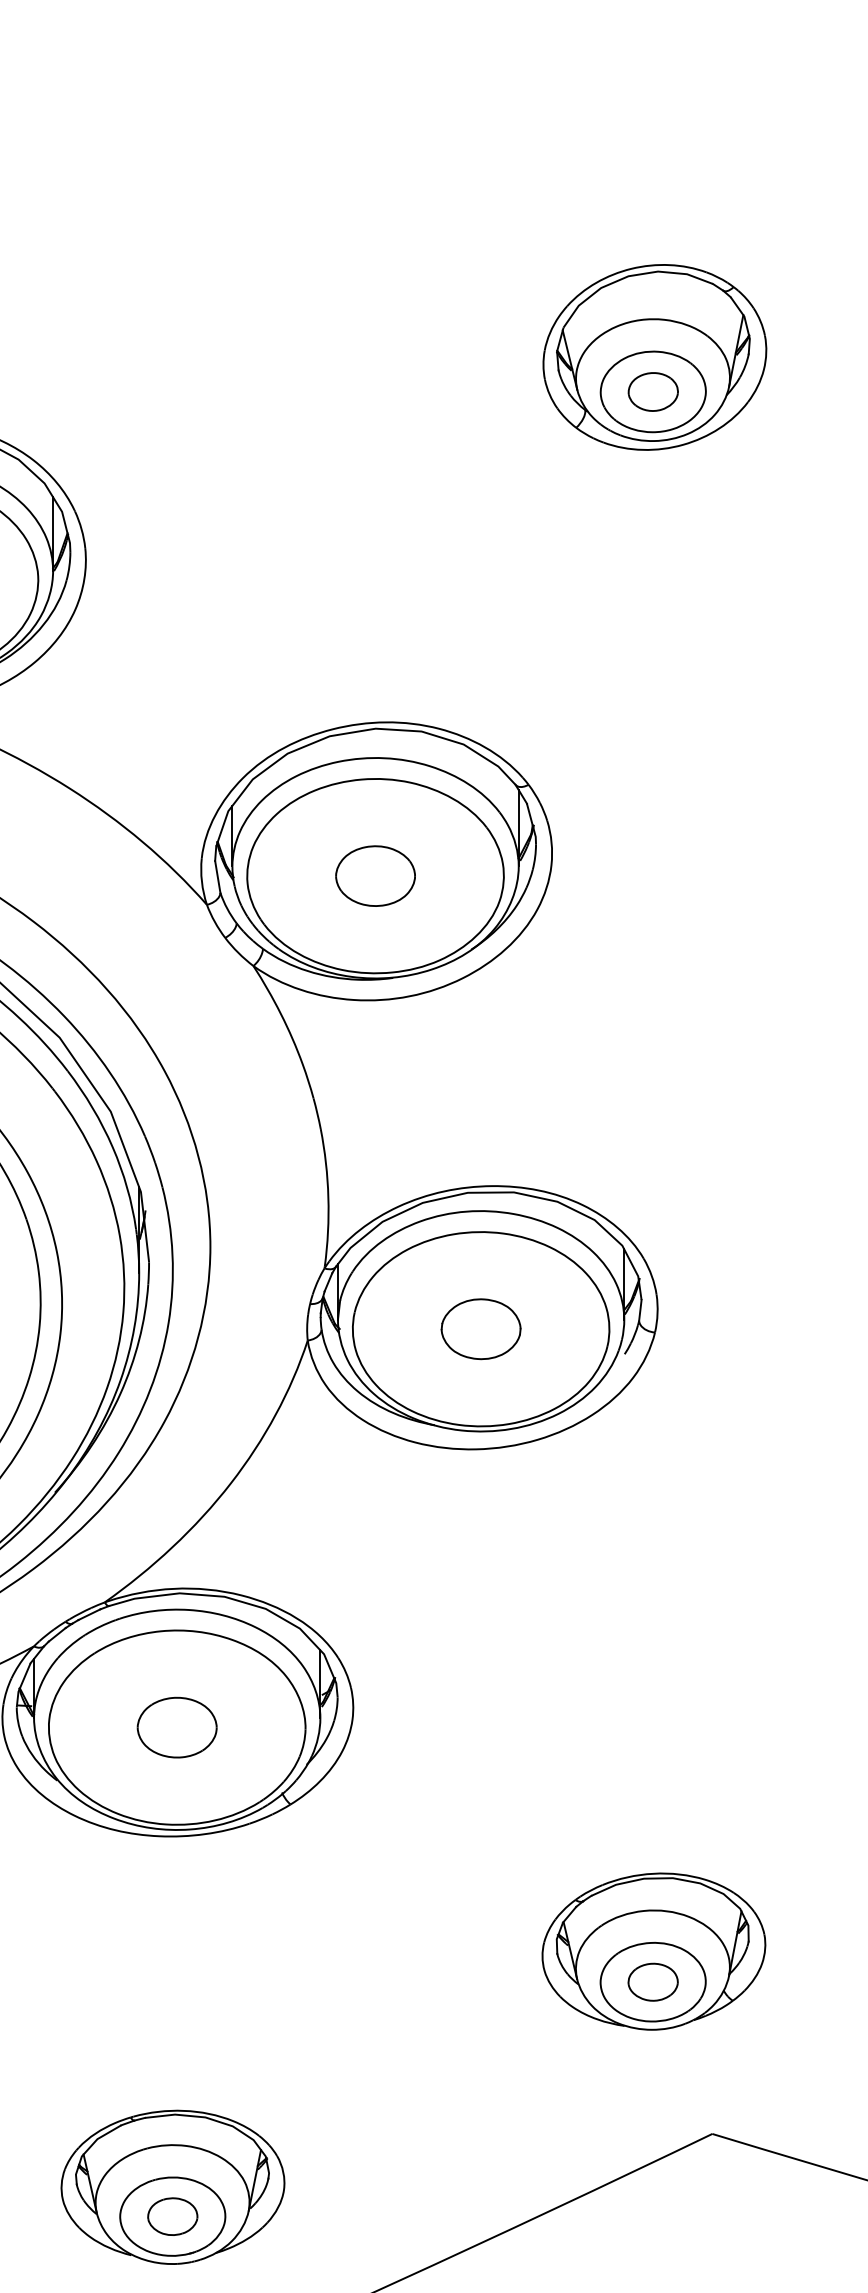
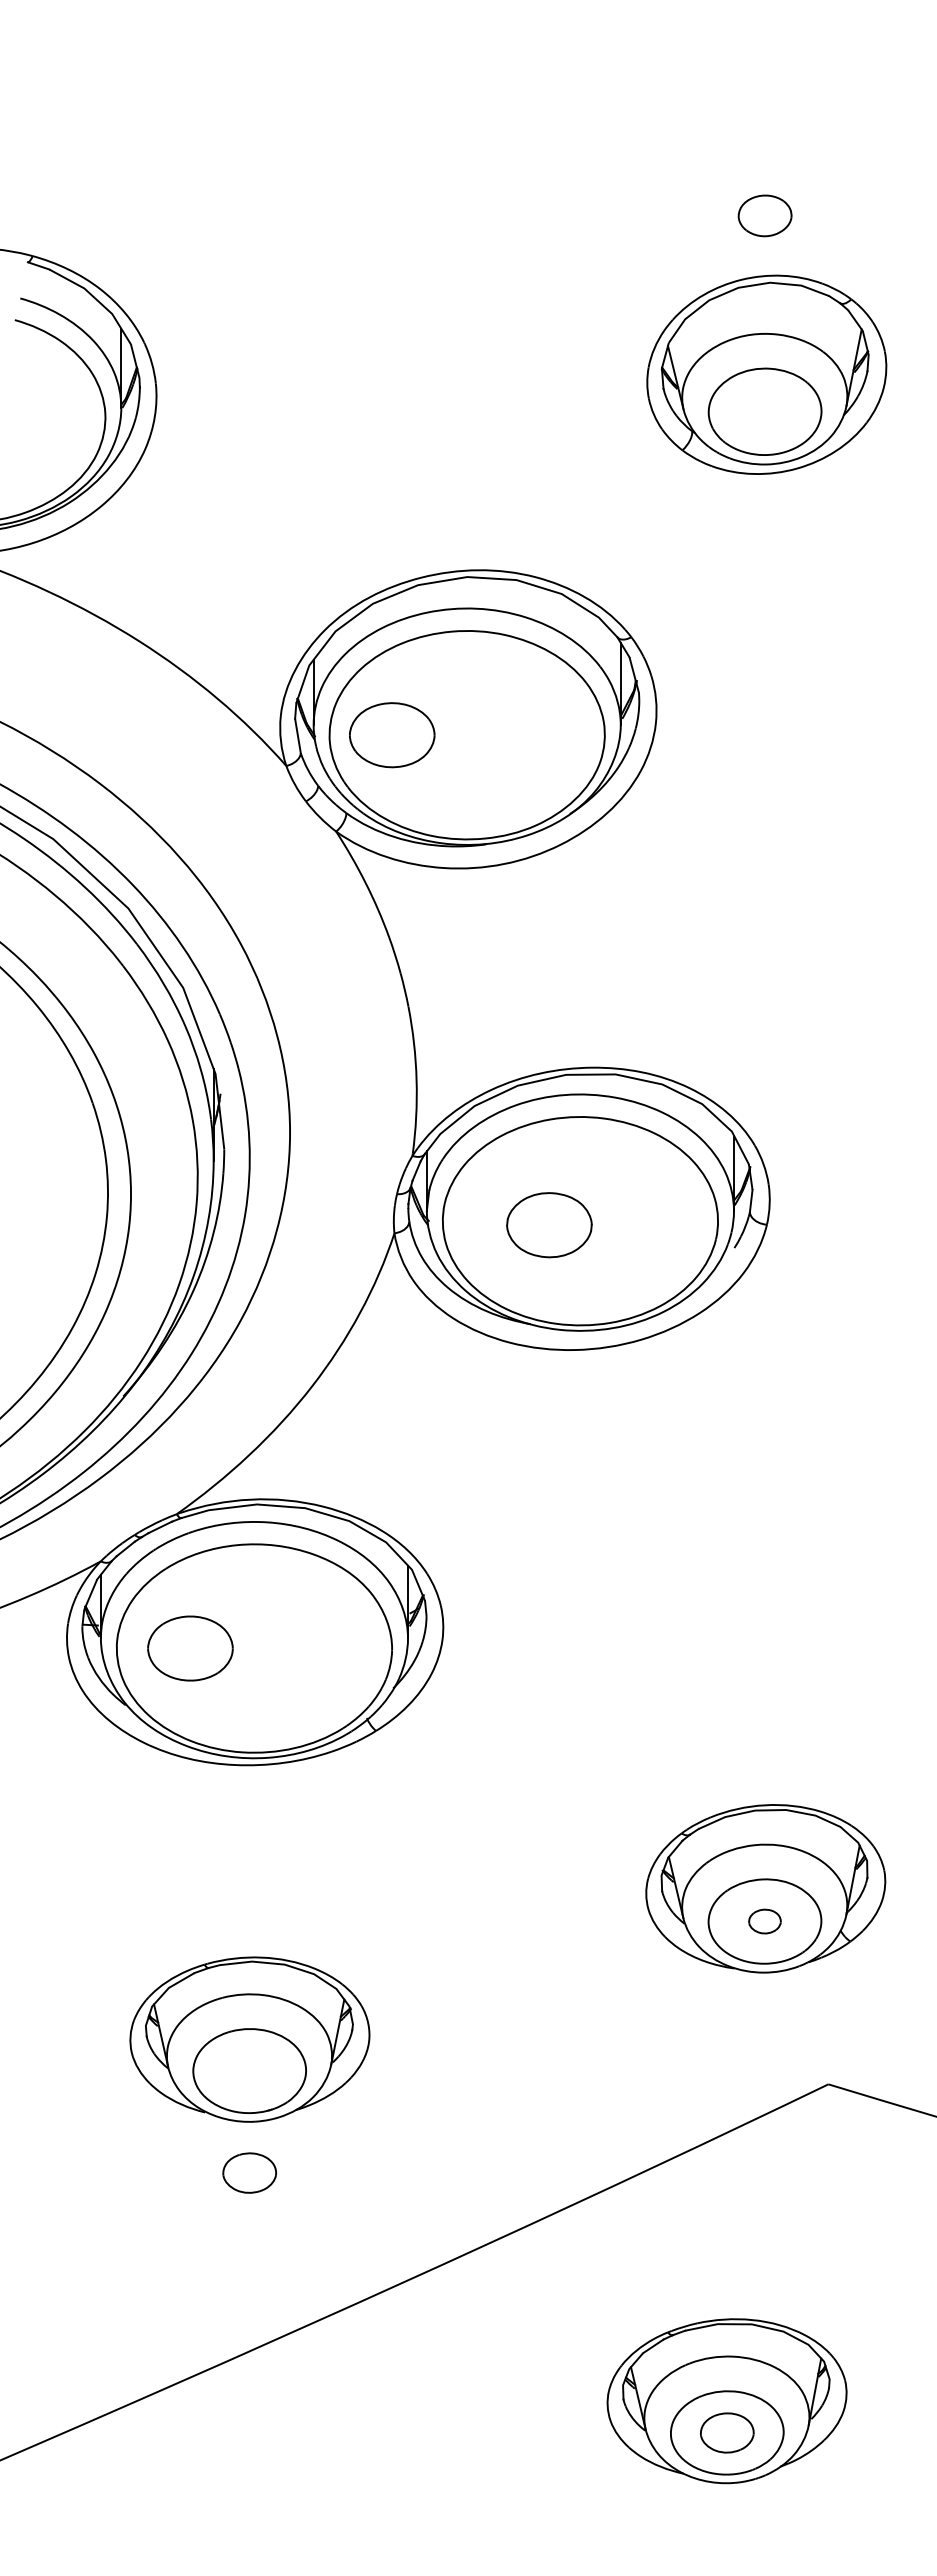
part: (654, 357) -> (766, 374), moved
part: (375, 876) -> (392, 735), moved
part: (481, 1329) -> (549, 1225), moved
part: (177, 1727) -> (190, 1648), moved
part: (652, 1982) -> (764, 1921), size x0.6
part: (172, 2187) -> (249, 2039), moved

